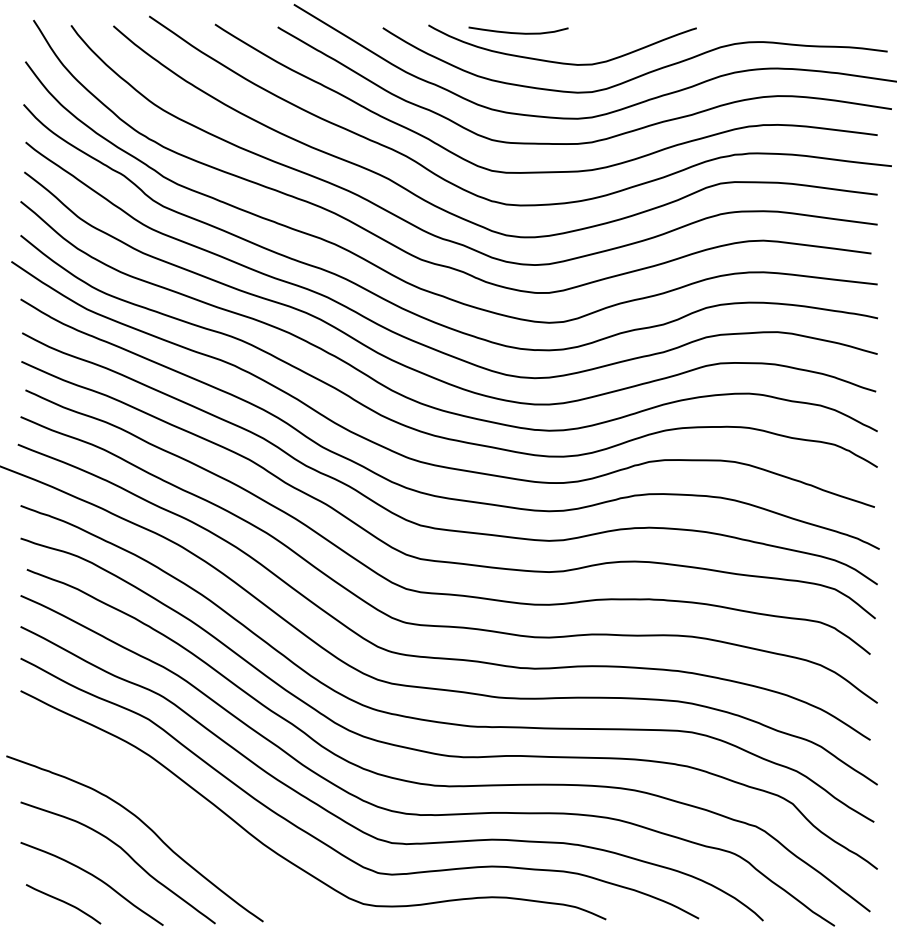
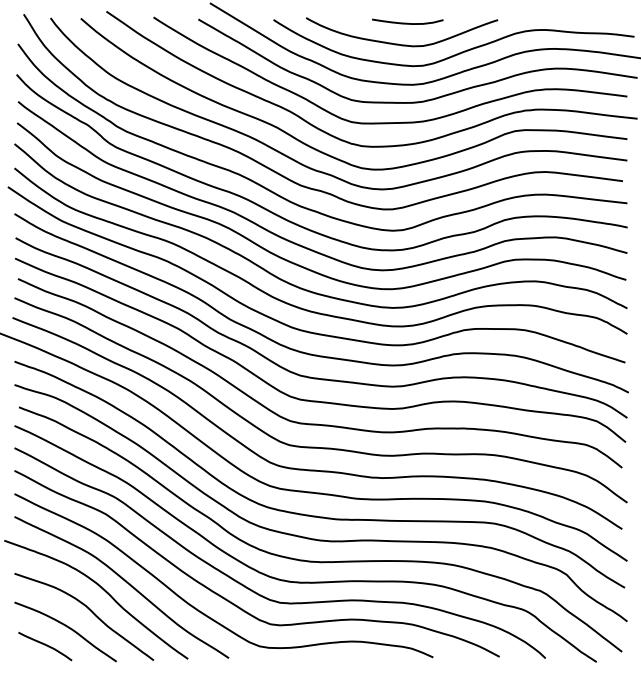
curve: (518, 32) -> (407, 23), moved
curve: (176, 814) -> (125, 582), added

